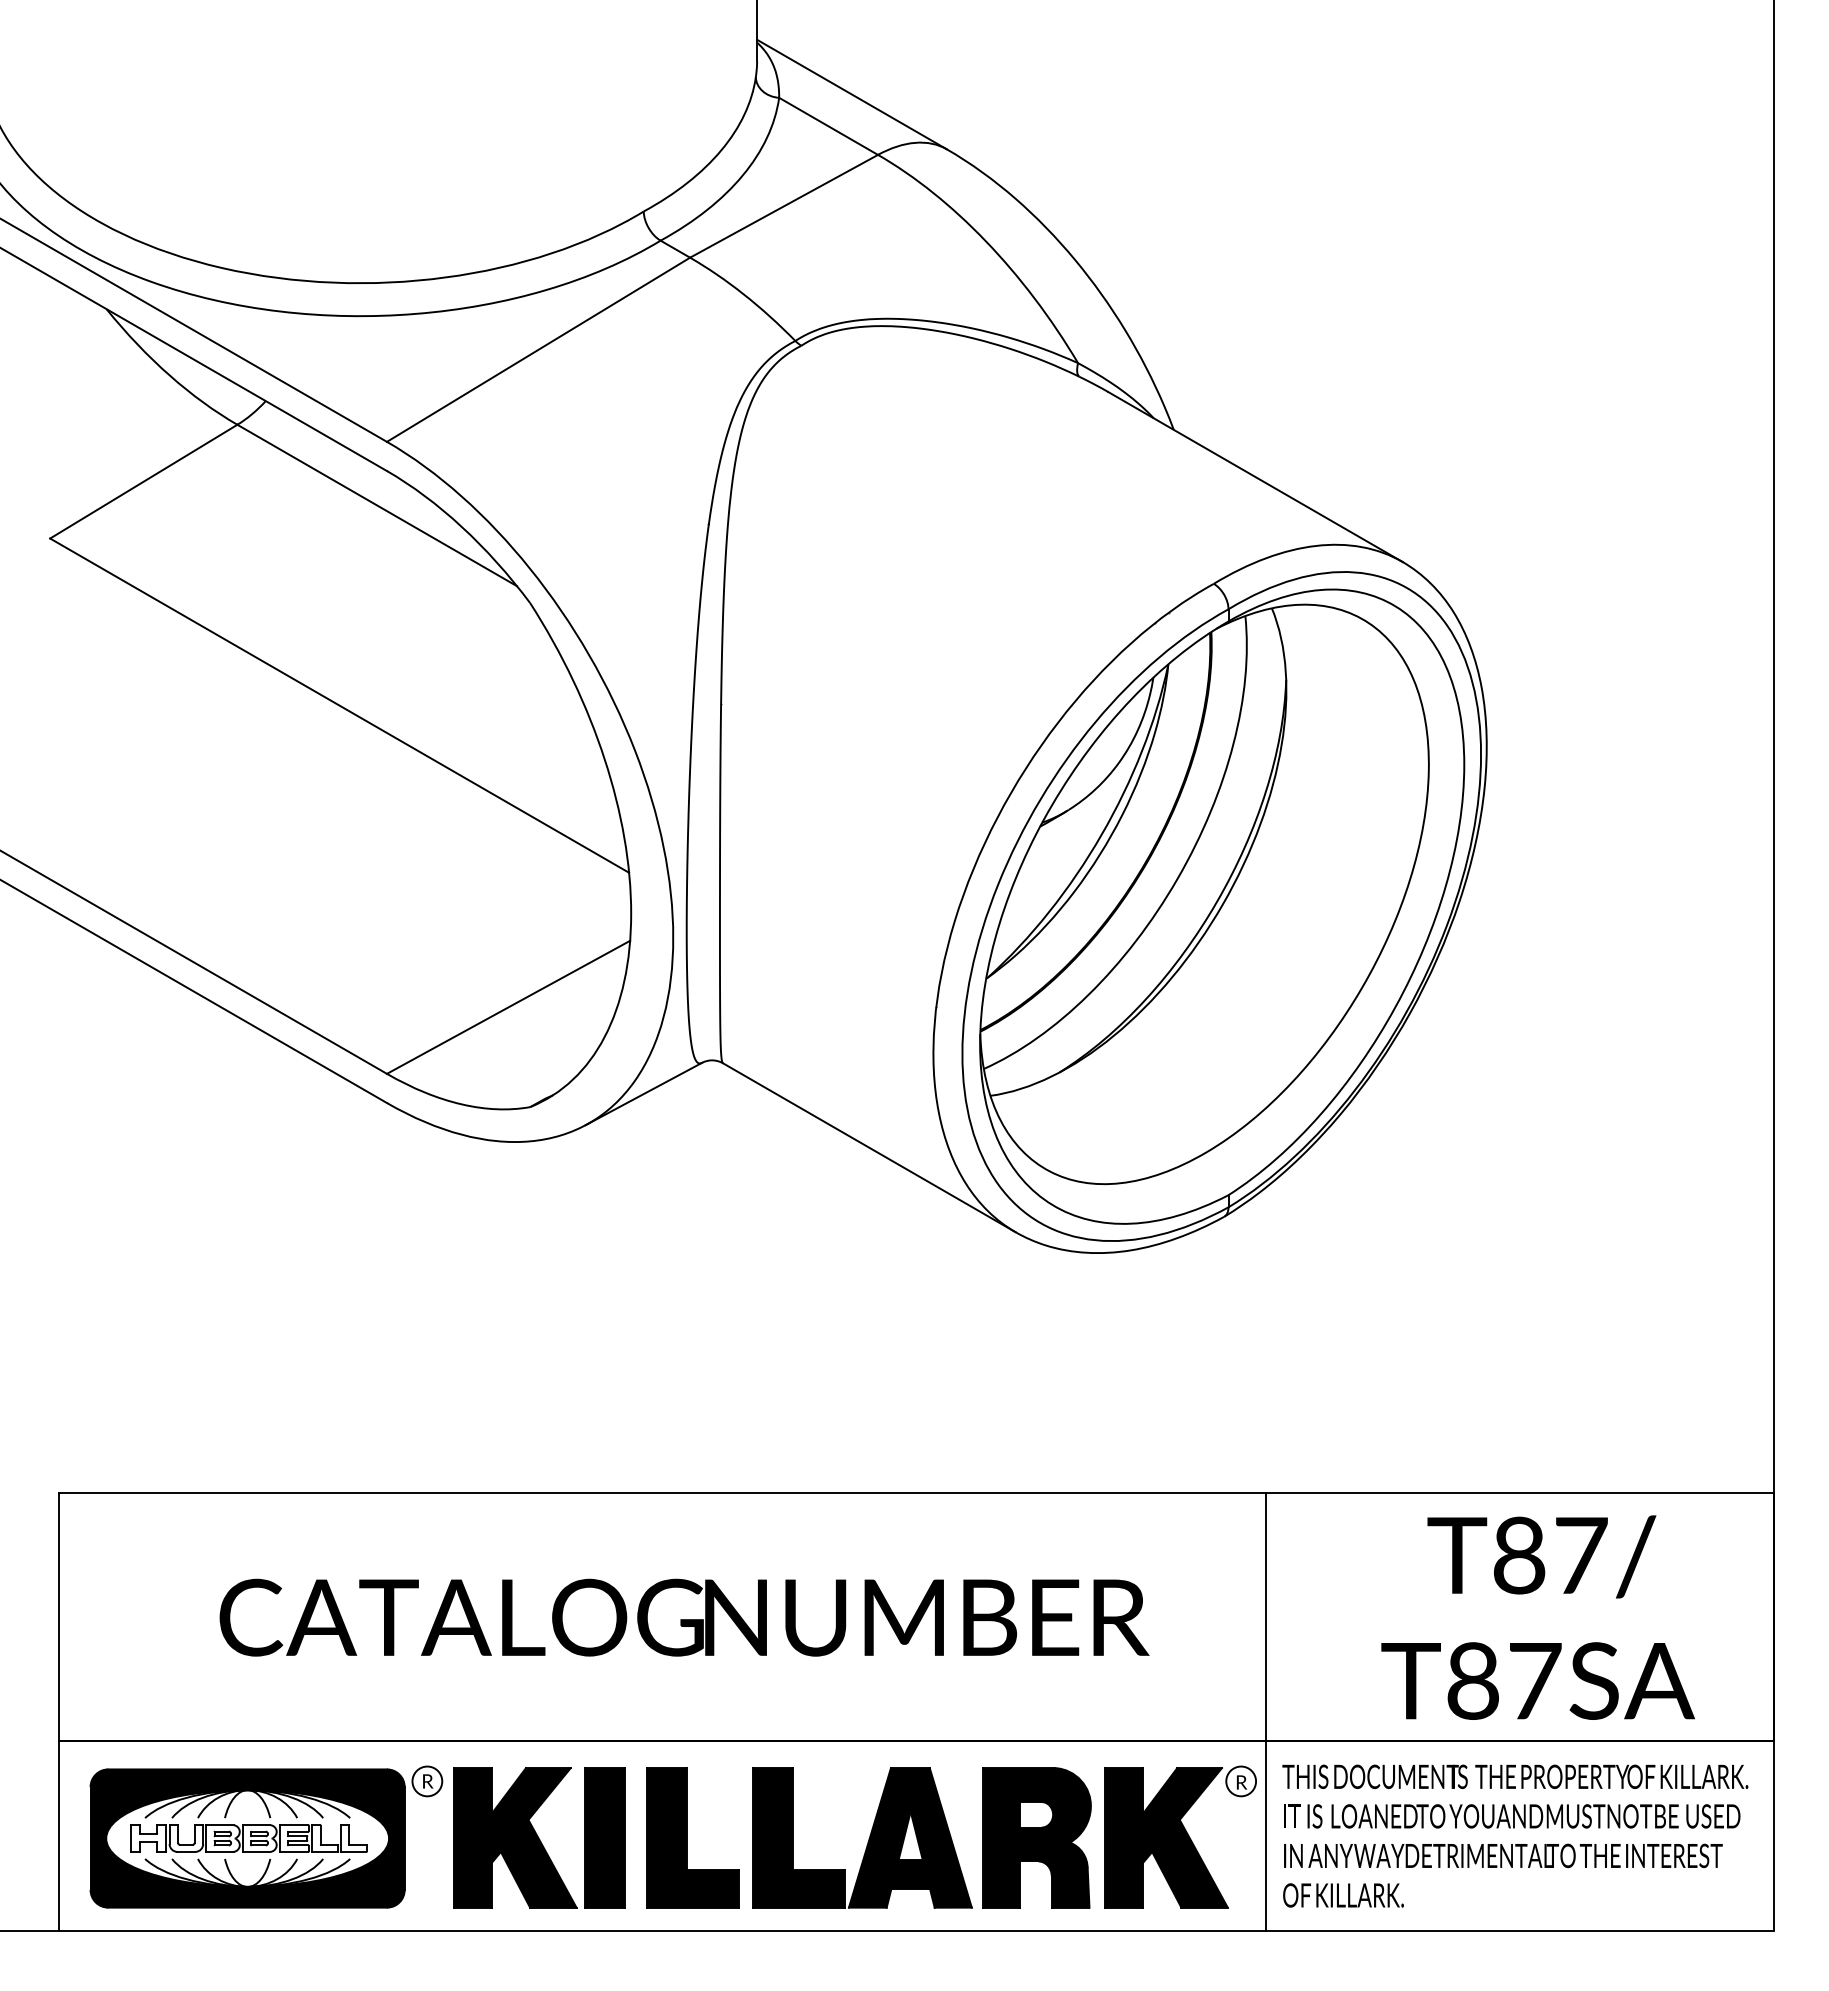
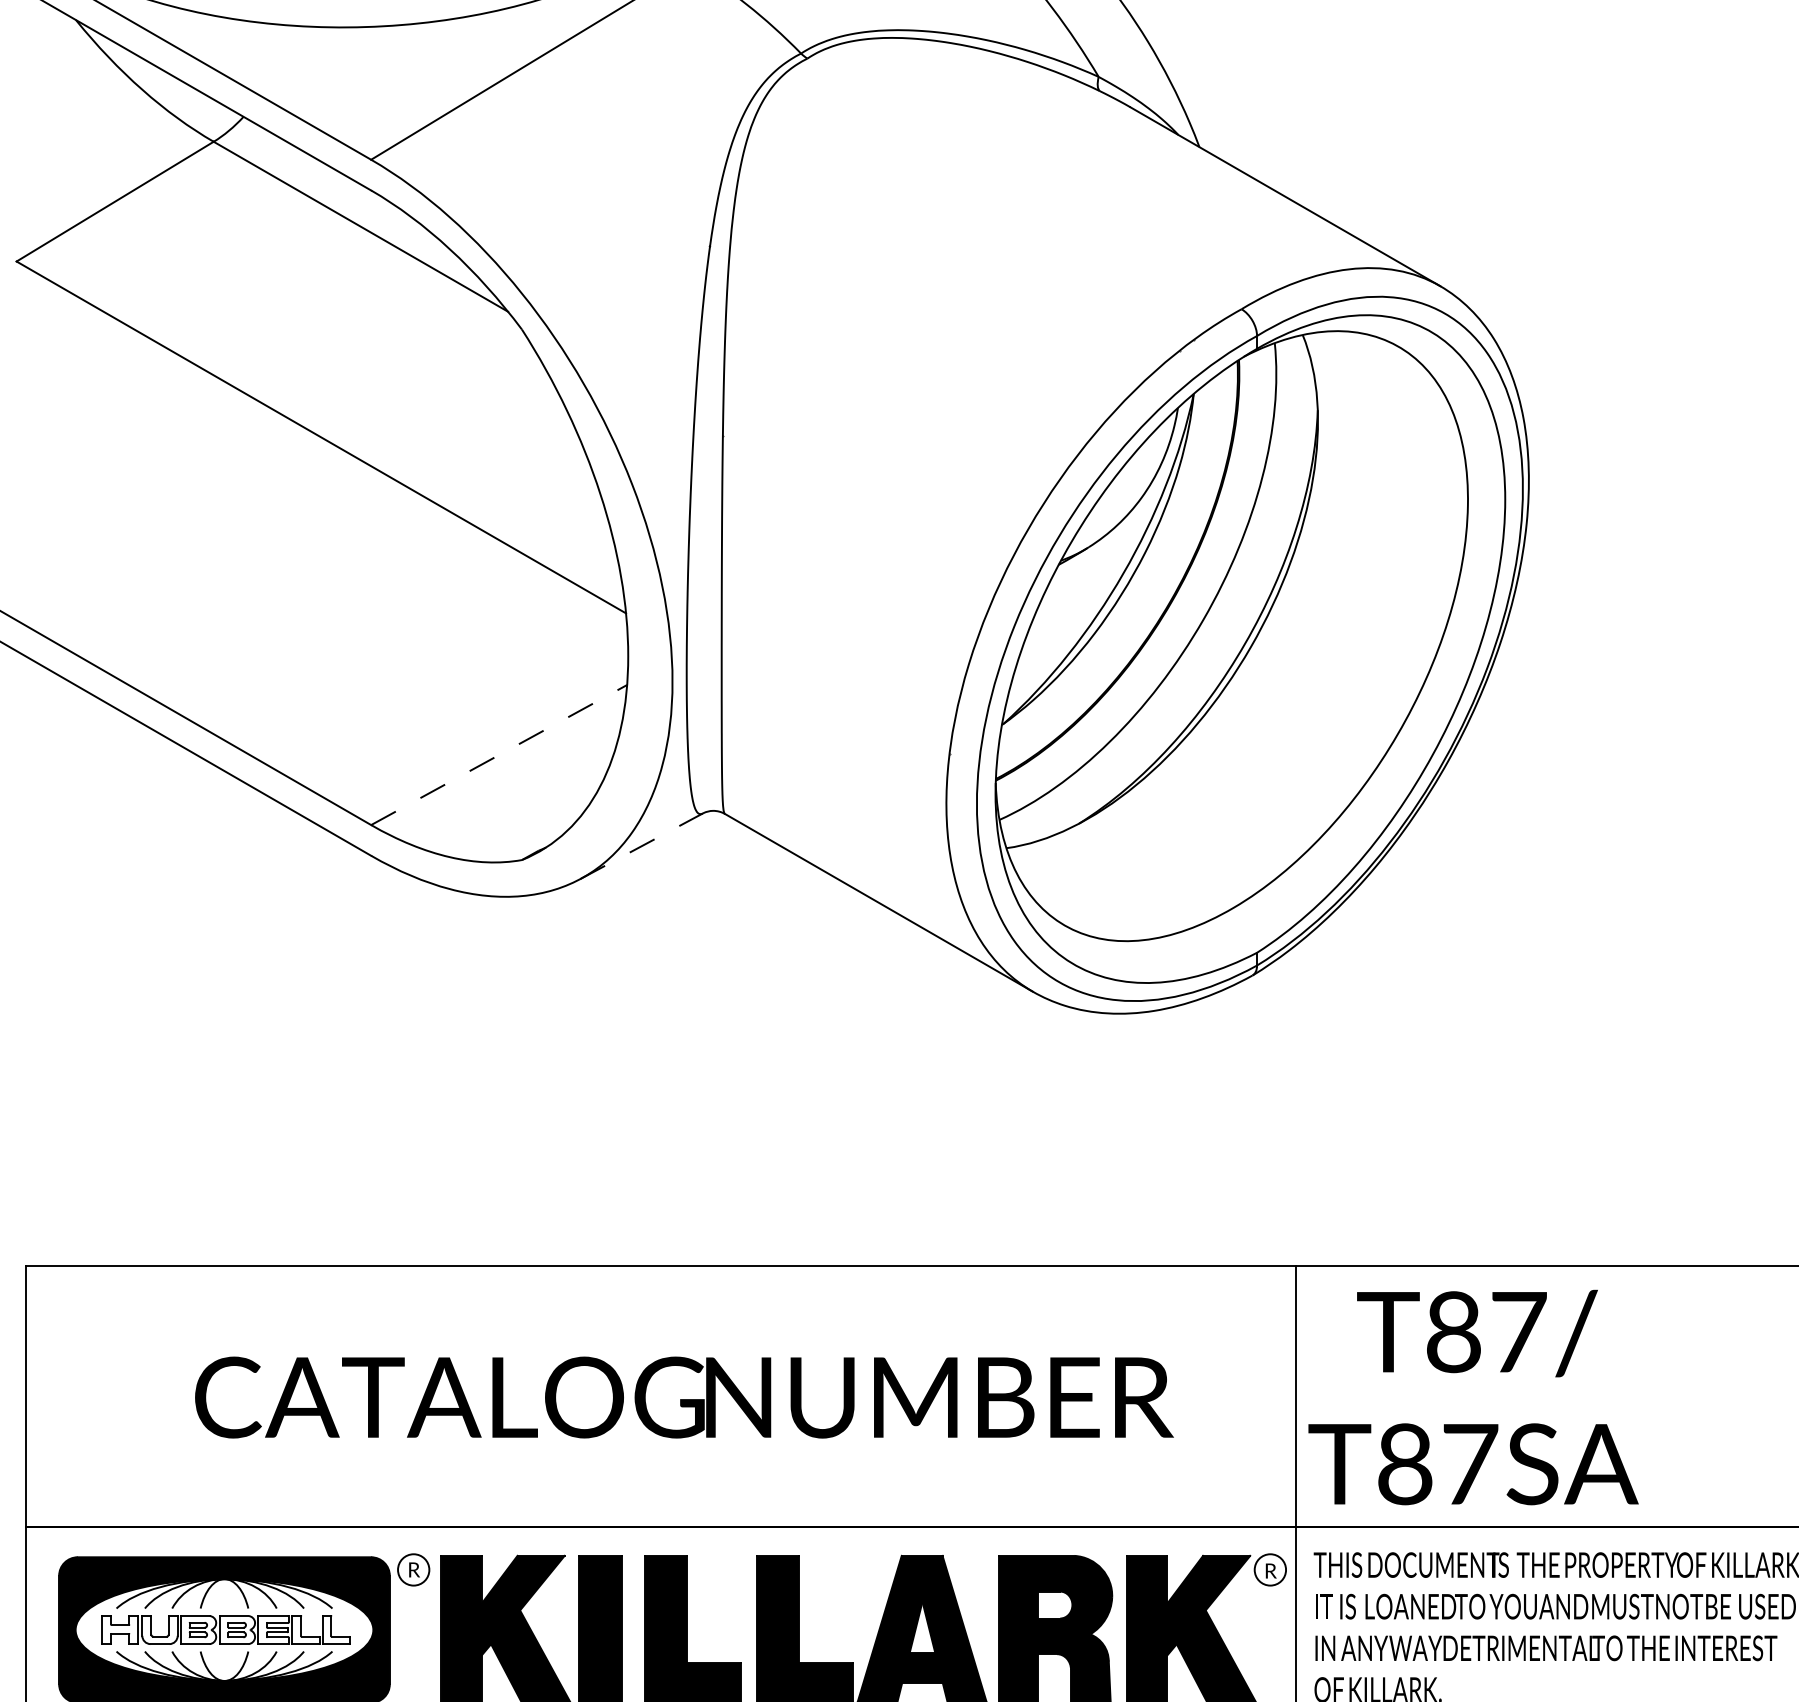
line: (508, 1007) -> (499, 755), solid -> dashed
line: (644, 1093) -> (642, 845), solid -> dashed
text: (1537, 1617) -> (1472, 1397), moved

